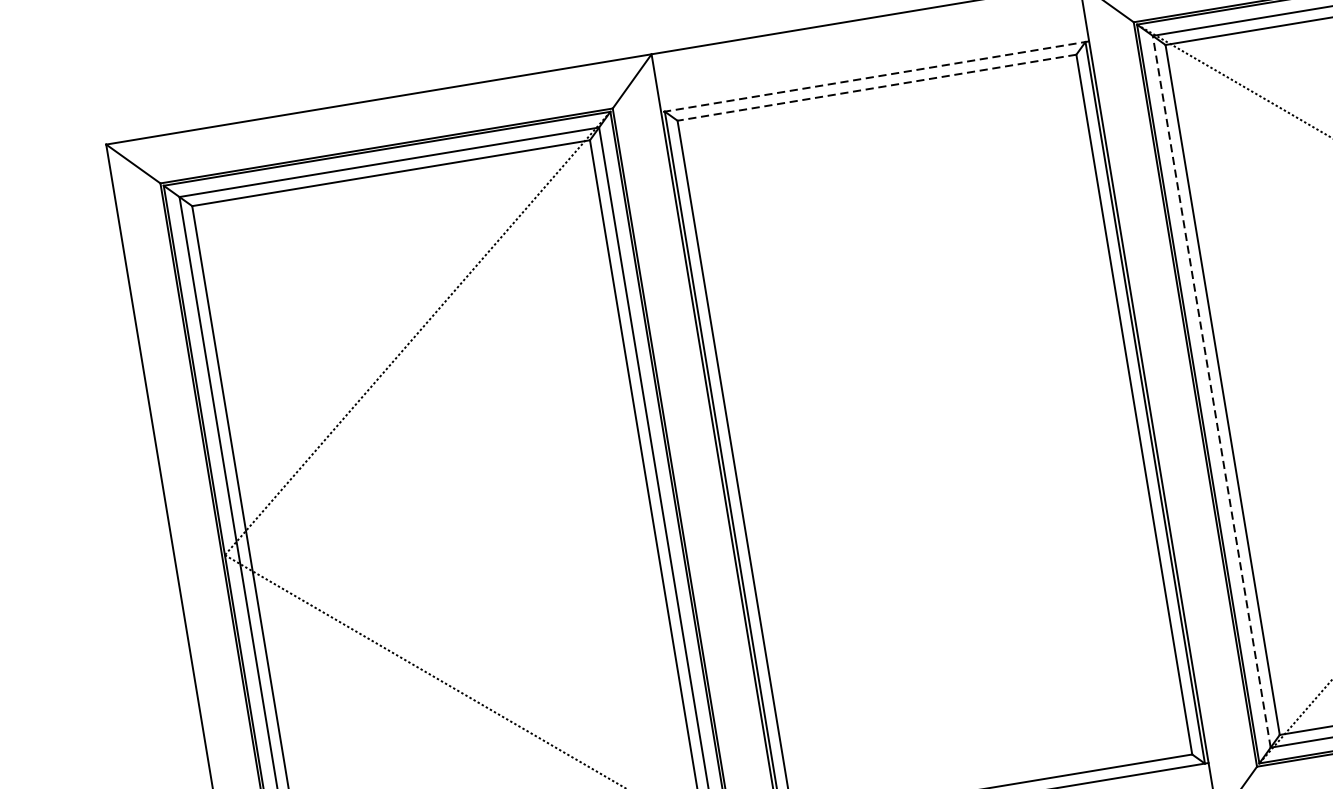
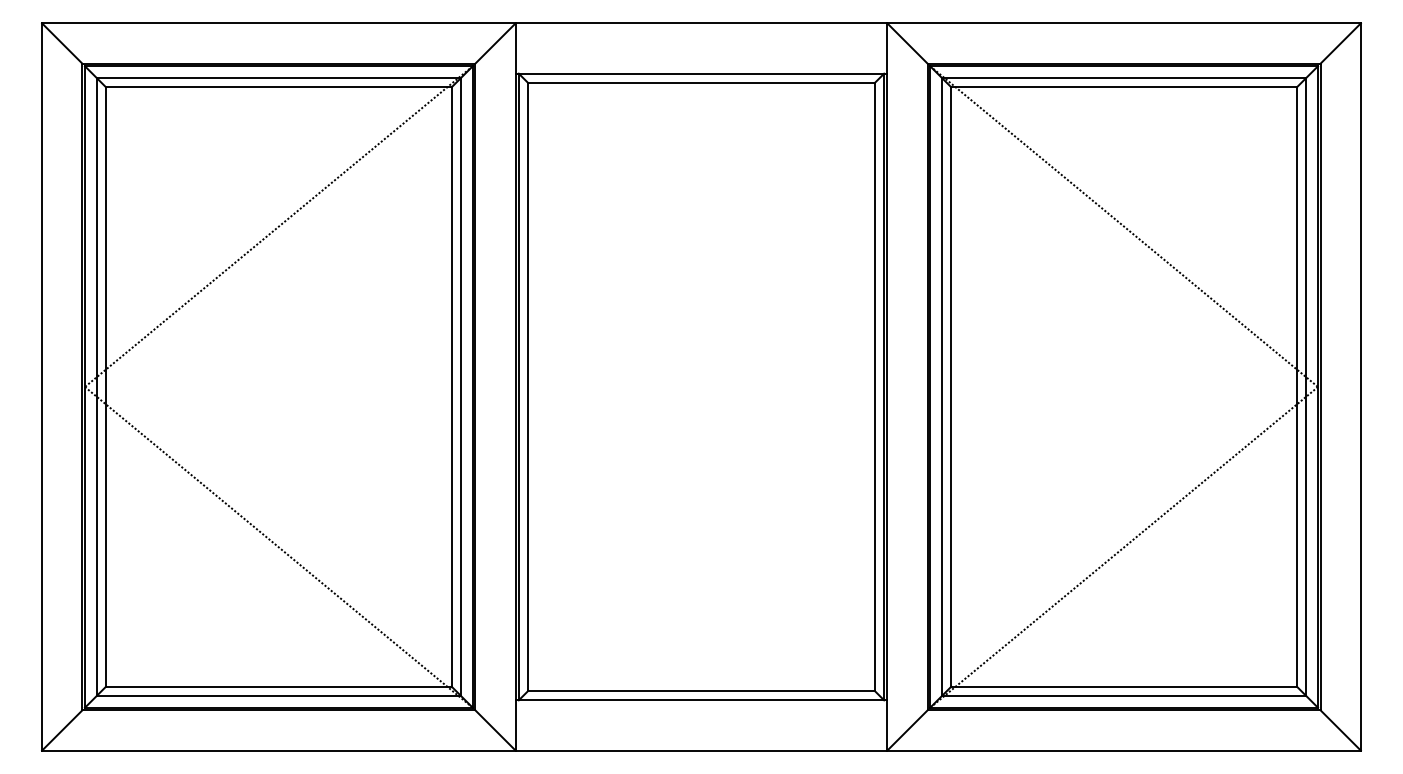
line: (875, 76) -> (701, 73), dashed -> solid
line: (875, 88) -> (700, 83), dashed -> solid
line: (1211, 391) -> (941, 386), dashed -> solid

